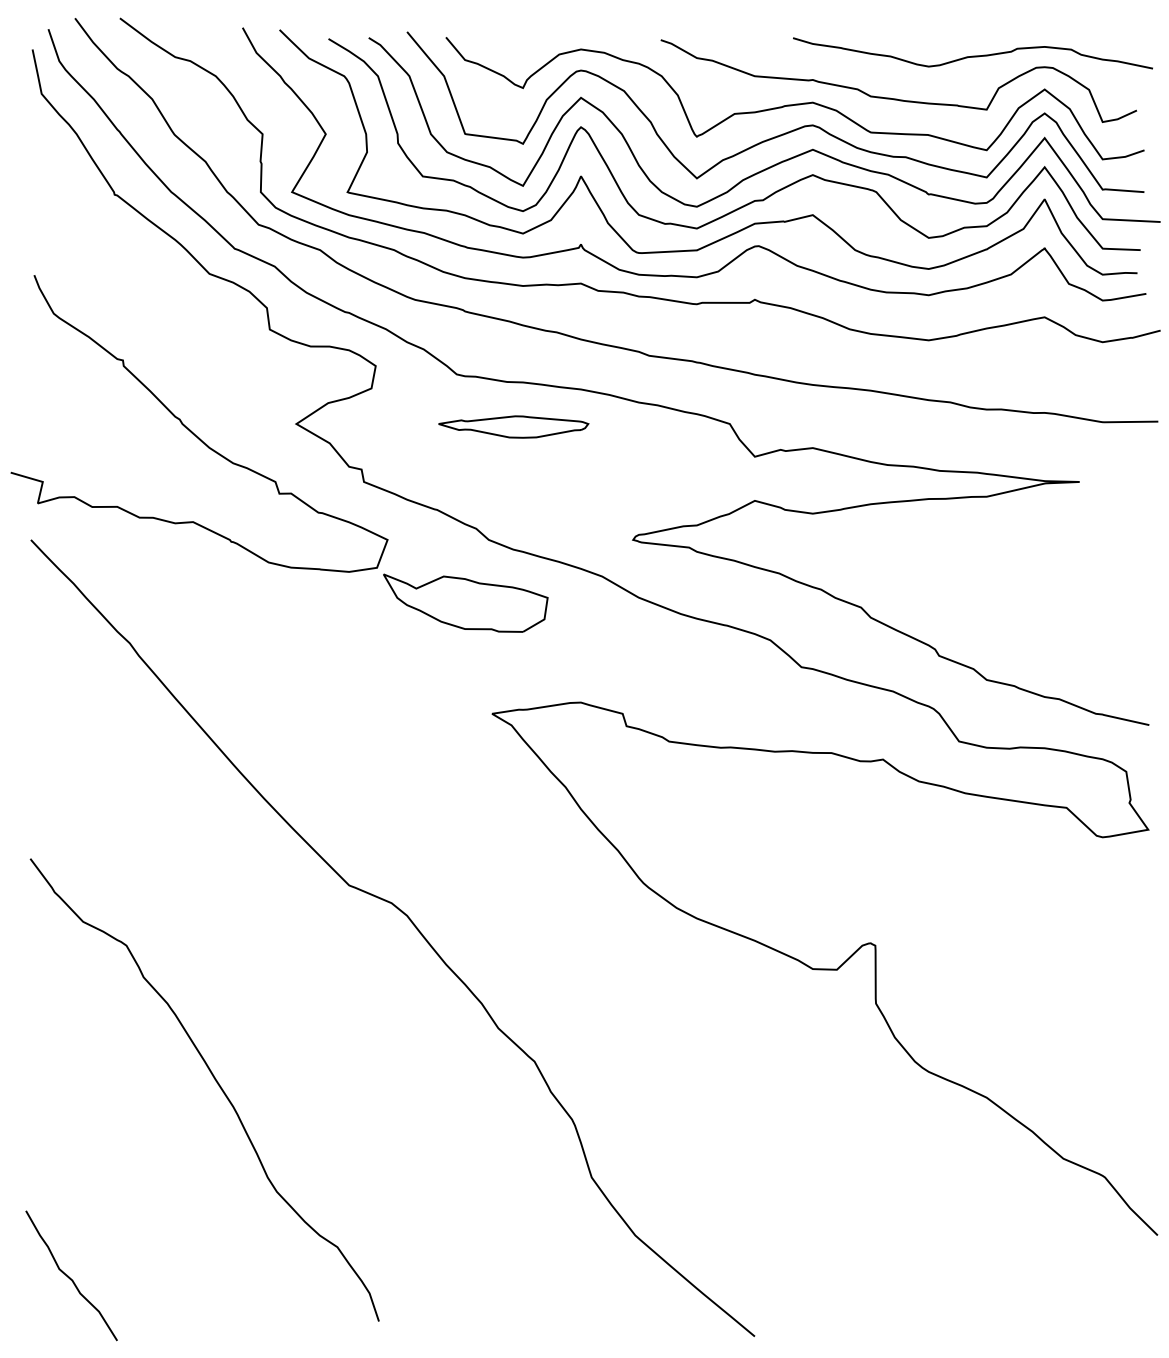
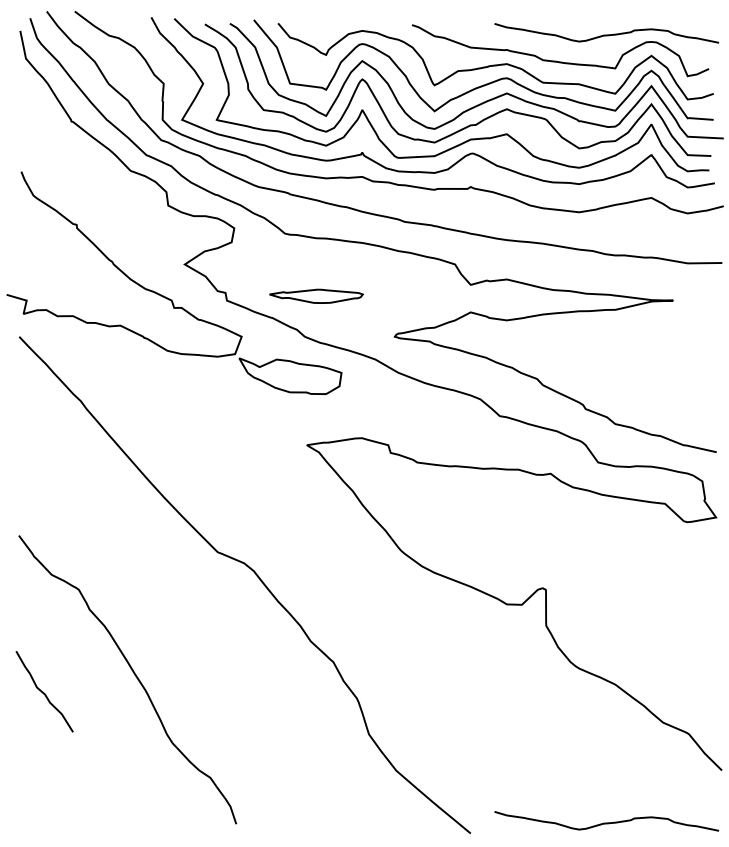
part: (513, 425) -> (316, 295), moved
curve: (69, 1275) -> (43, 691), moved
curve: (972, 1318) -> (606, 822), added

